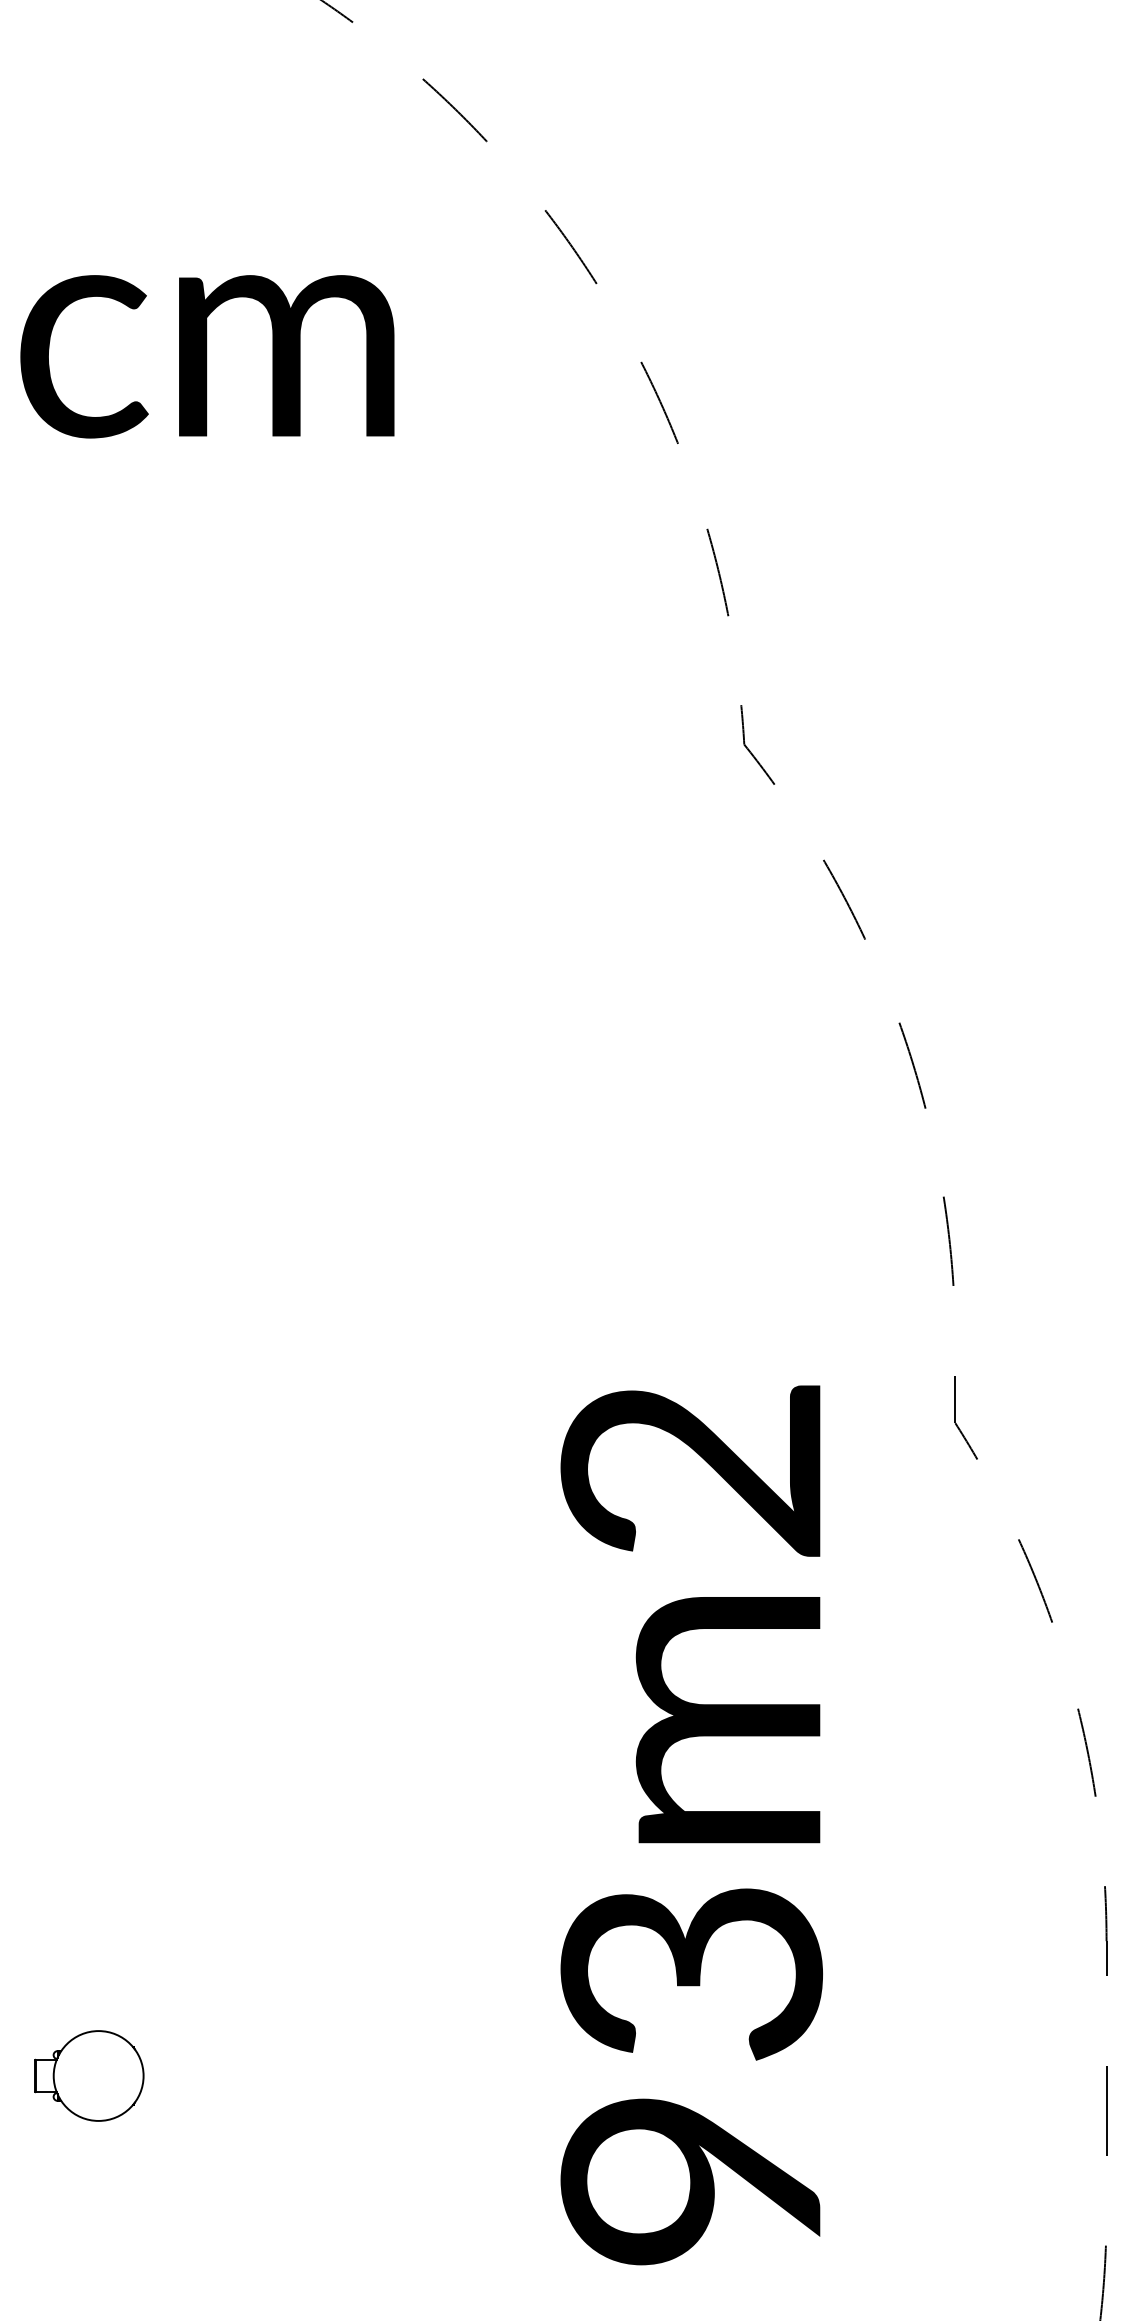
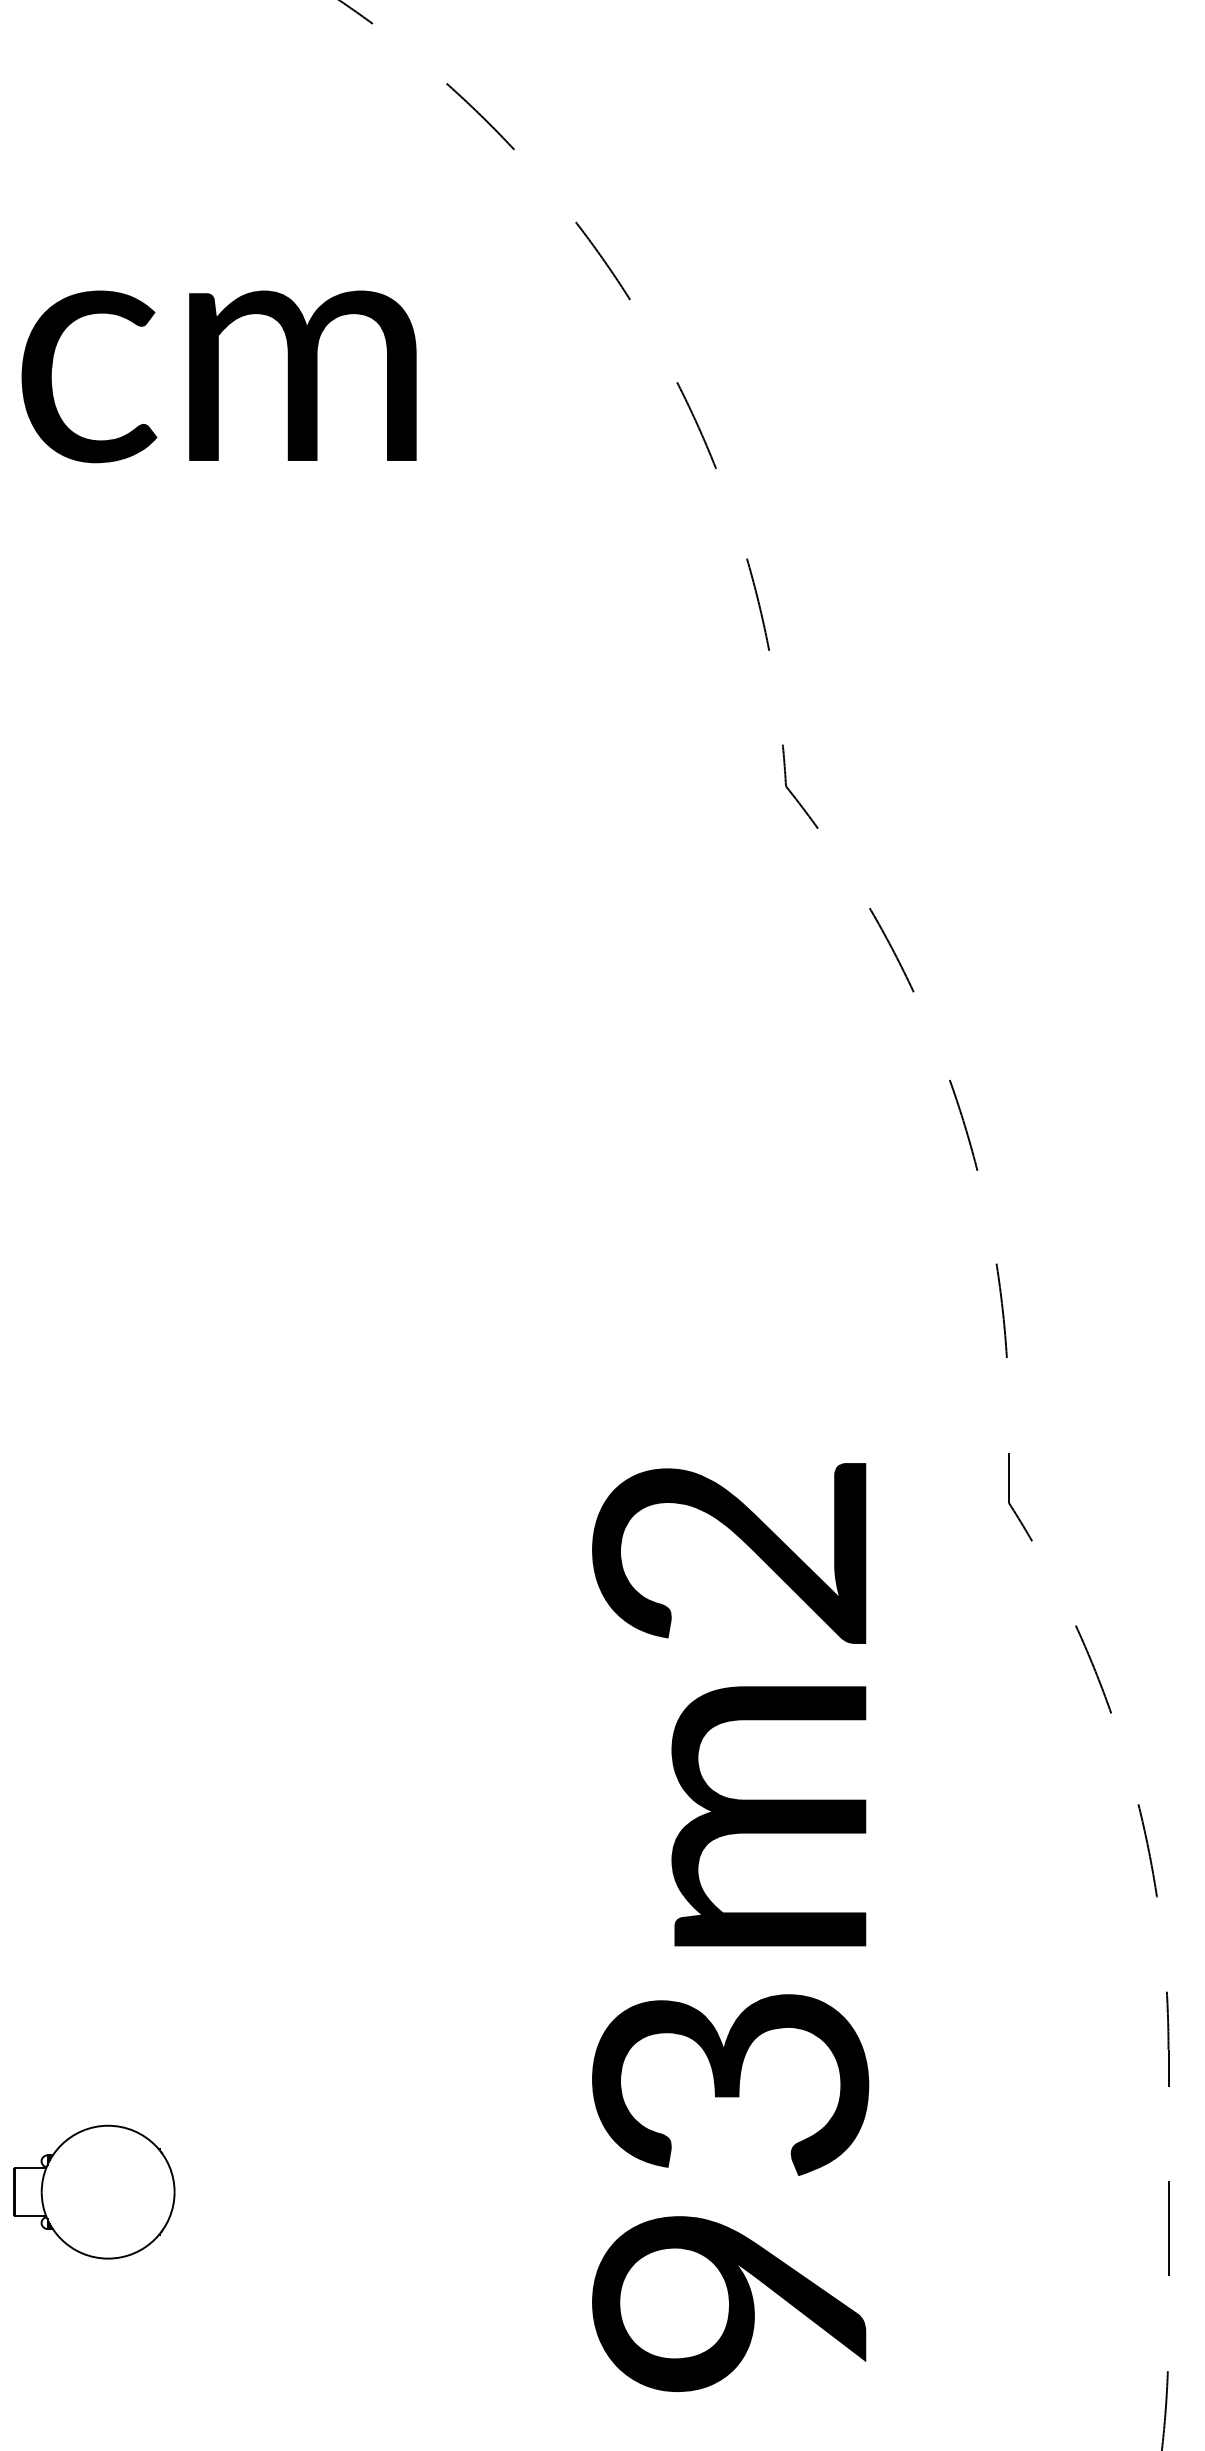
part: (89, 2075) -> (94, 2191), size x1.4

